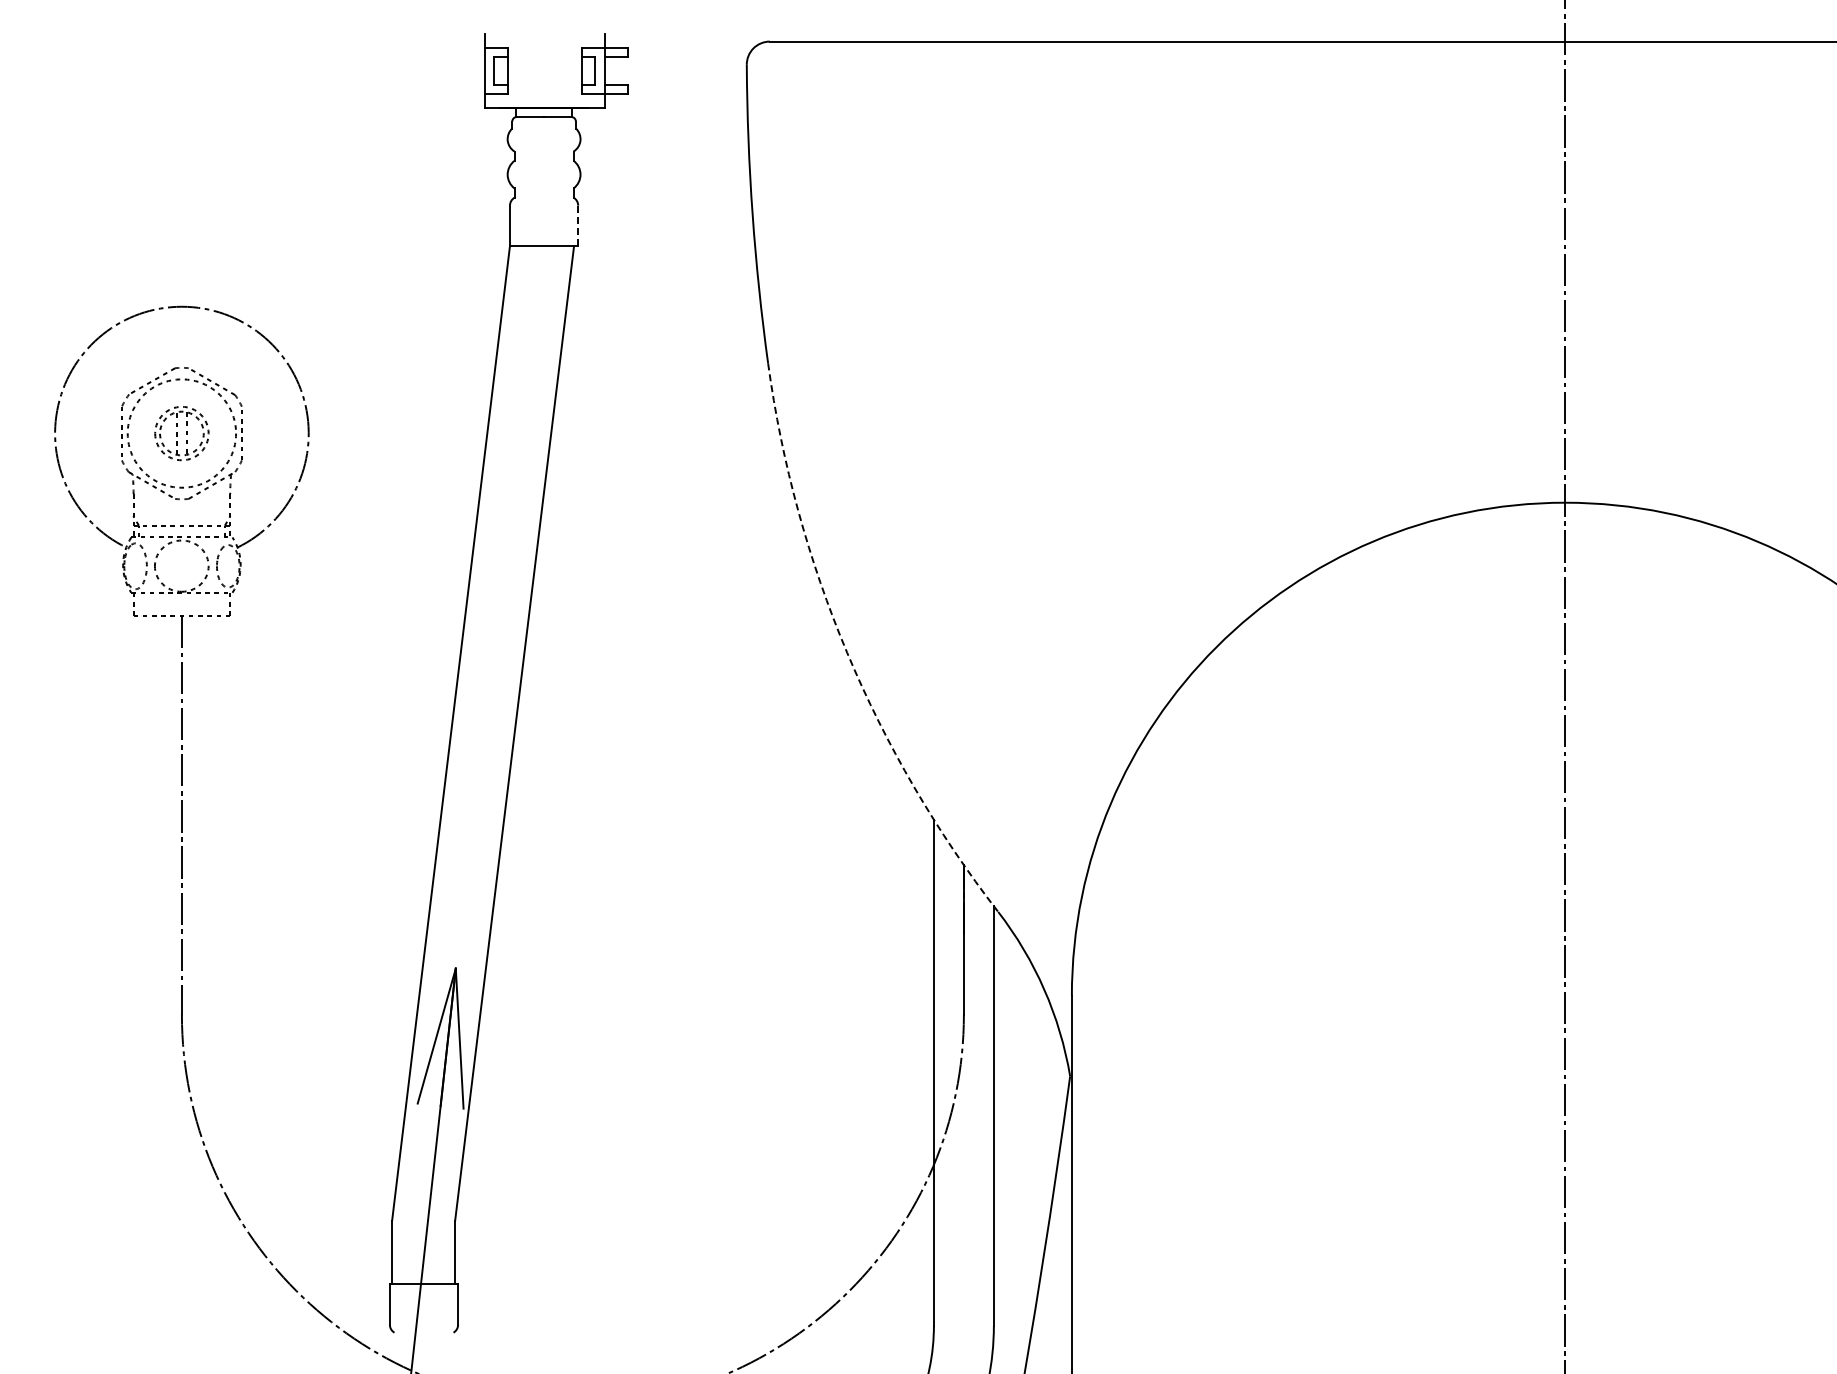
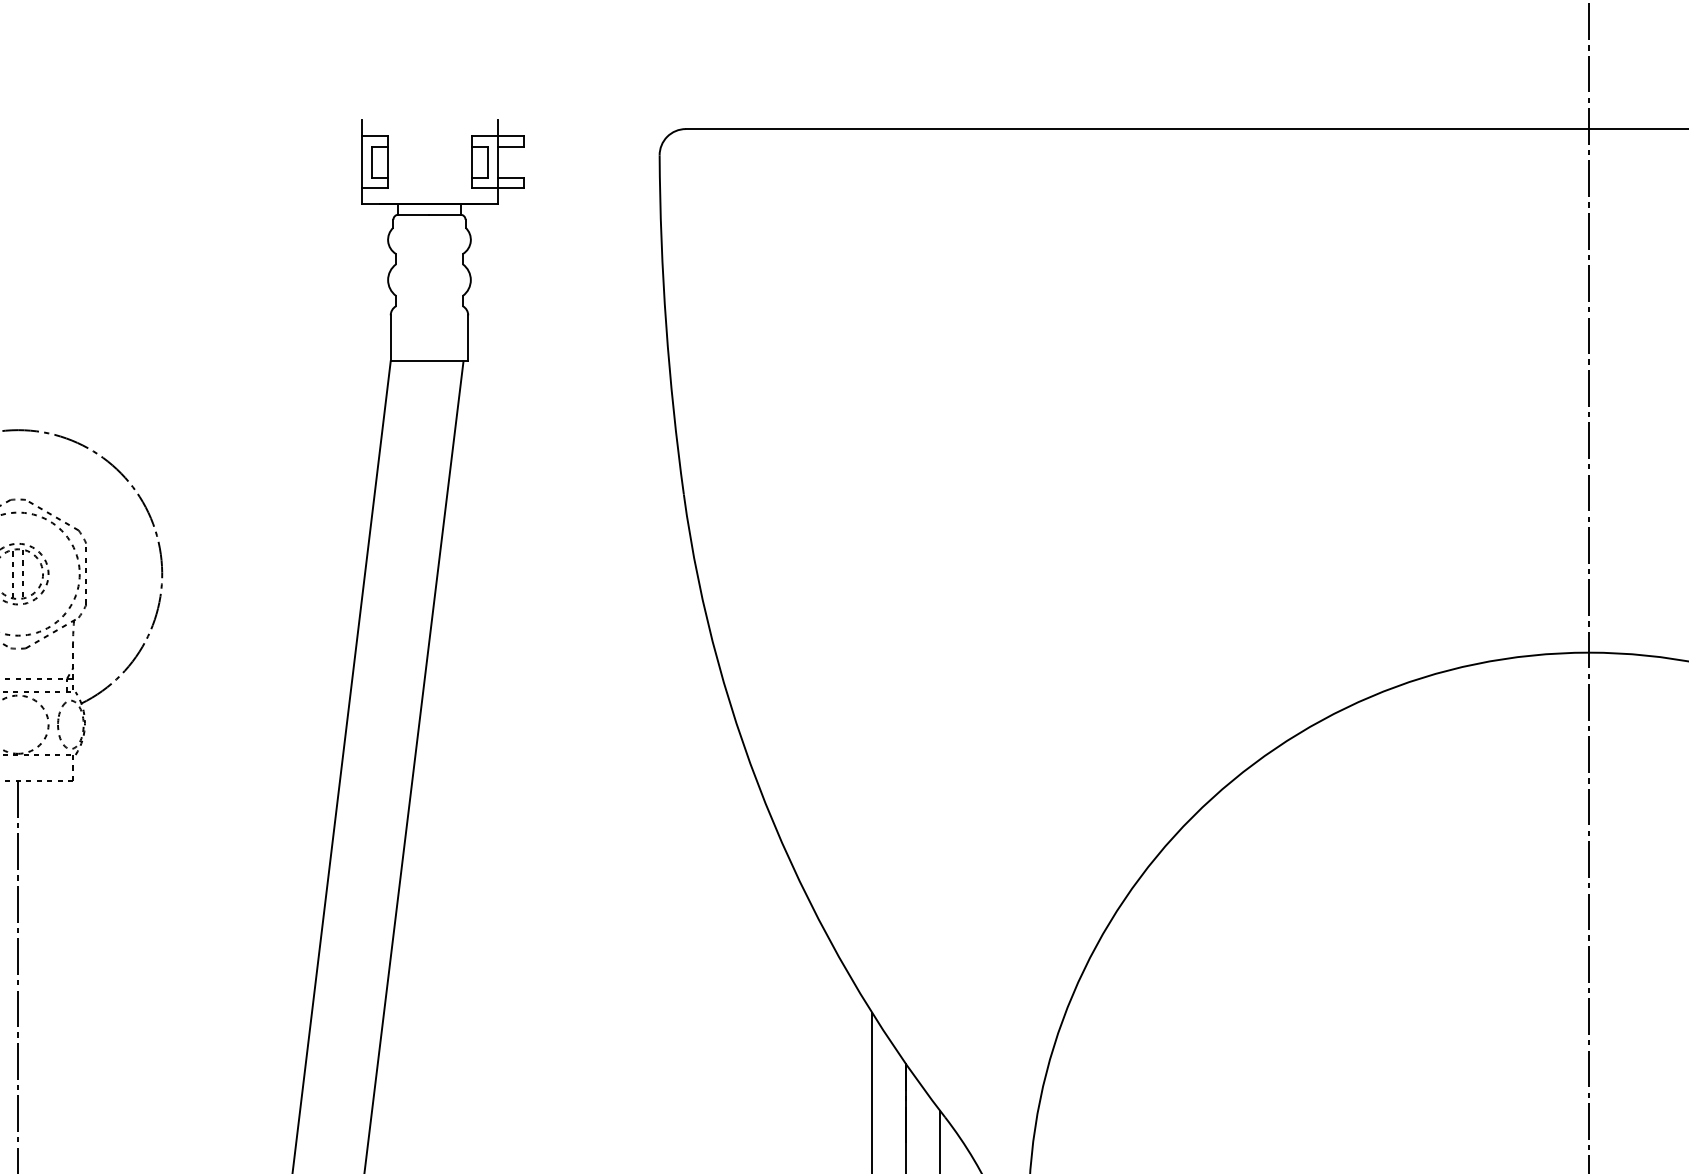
line: (578, 225) -> (468, 337), dashed -> solid
arc: (847, 652) -> (773, 822), dashed -> solid

